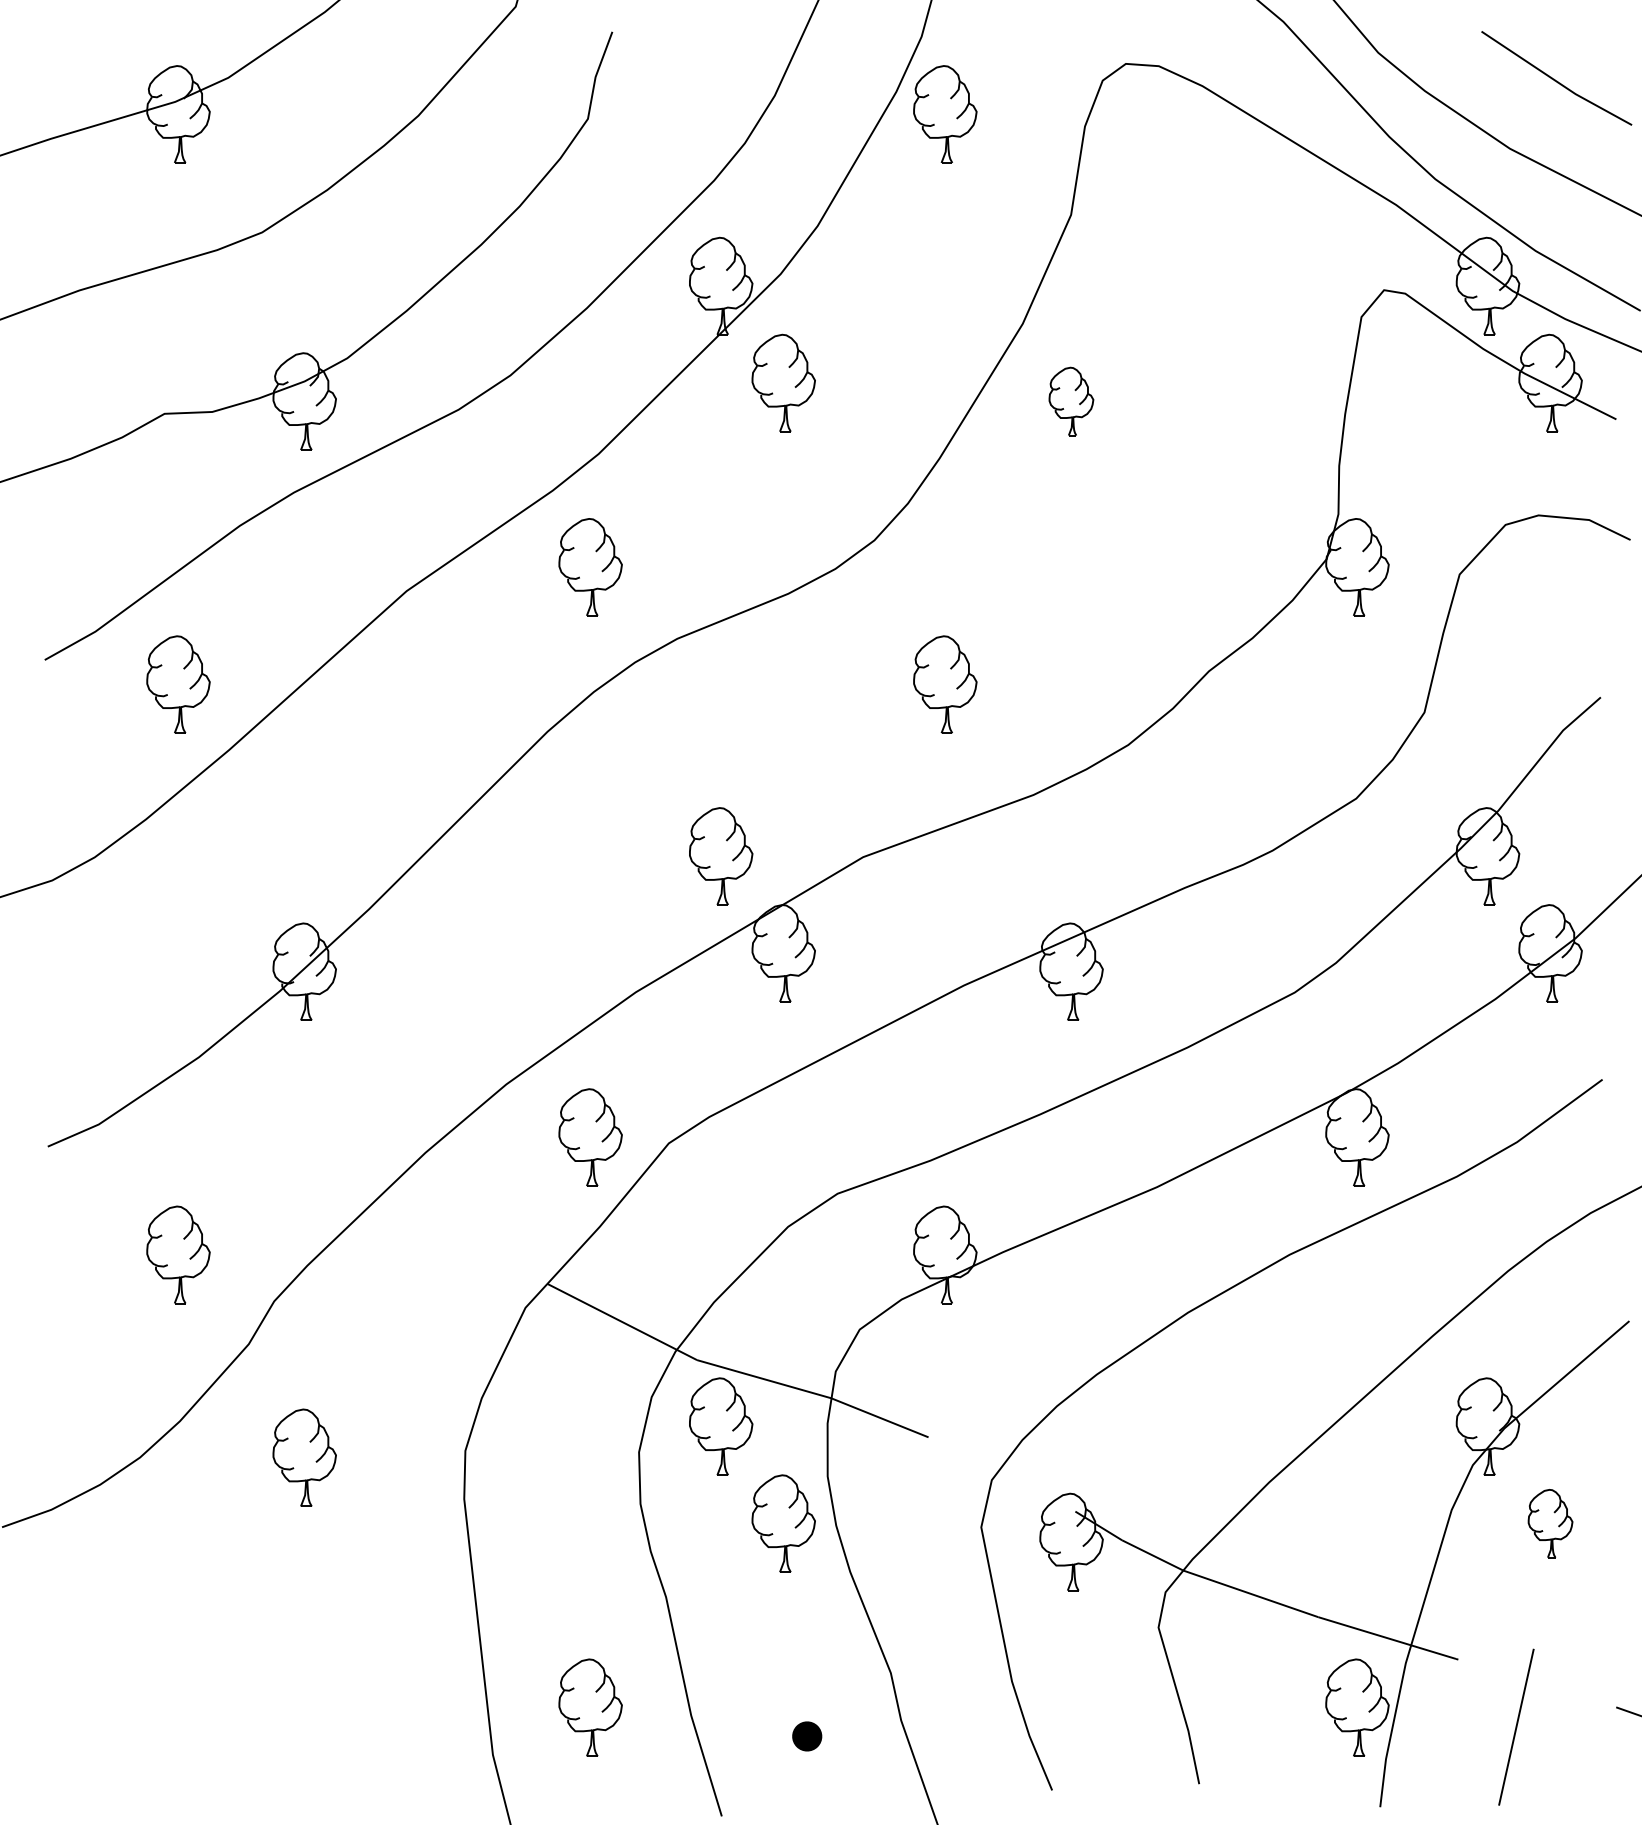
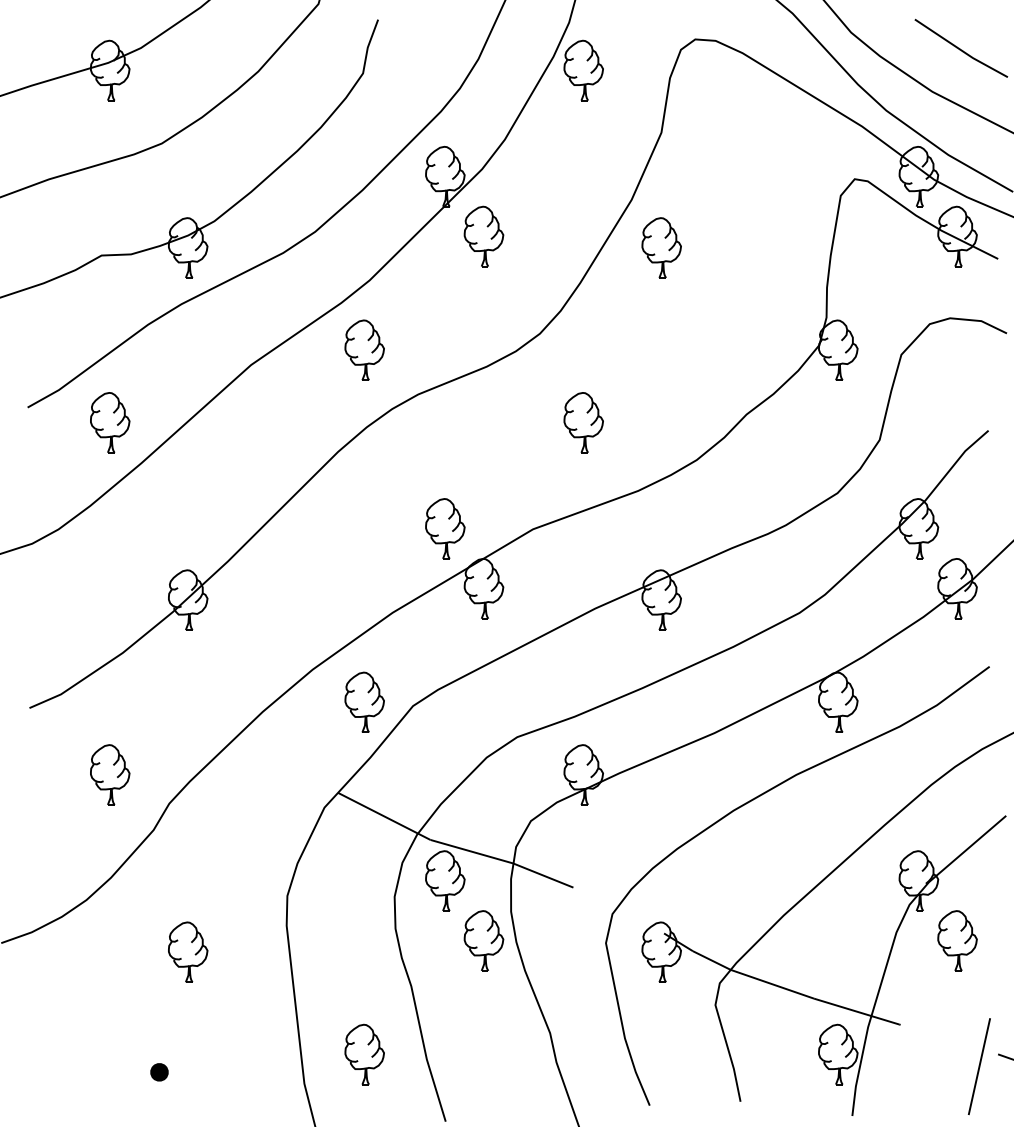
part: (1071, 400) -> (661, 247), size x1.43
part: (305, 1456) -> (188, 951), moved
part: (1550, 1522) -> (957, 940), size x1.43
line: (1516, 1727) -> (979, 1066), moved
part: (807, 1736) -> (159, 1072), moved

